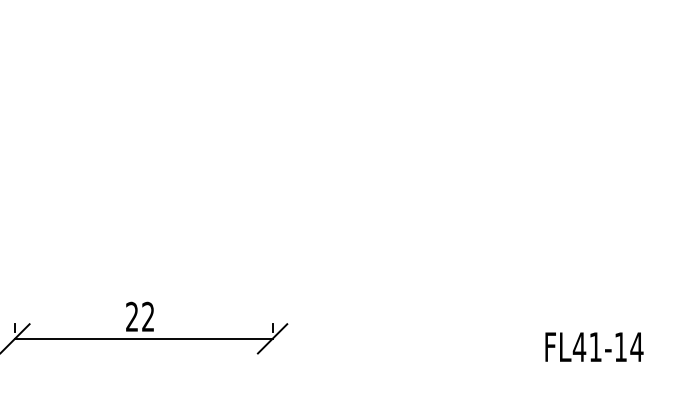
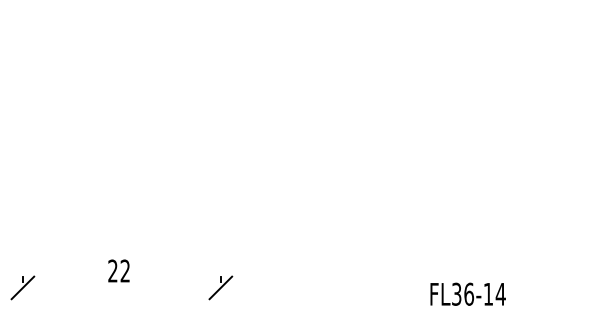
line: (143, 338) -> (121, 287), removed
text: (587, 346) -> (462, 293), FL41-14 -> FL36-14

